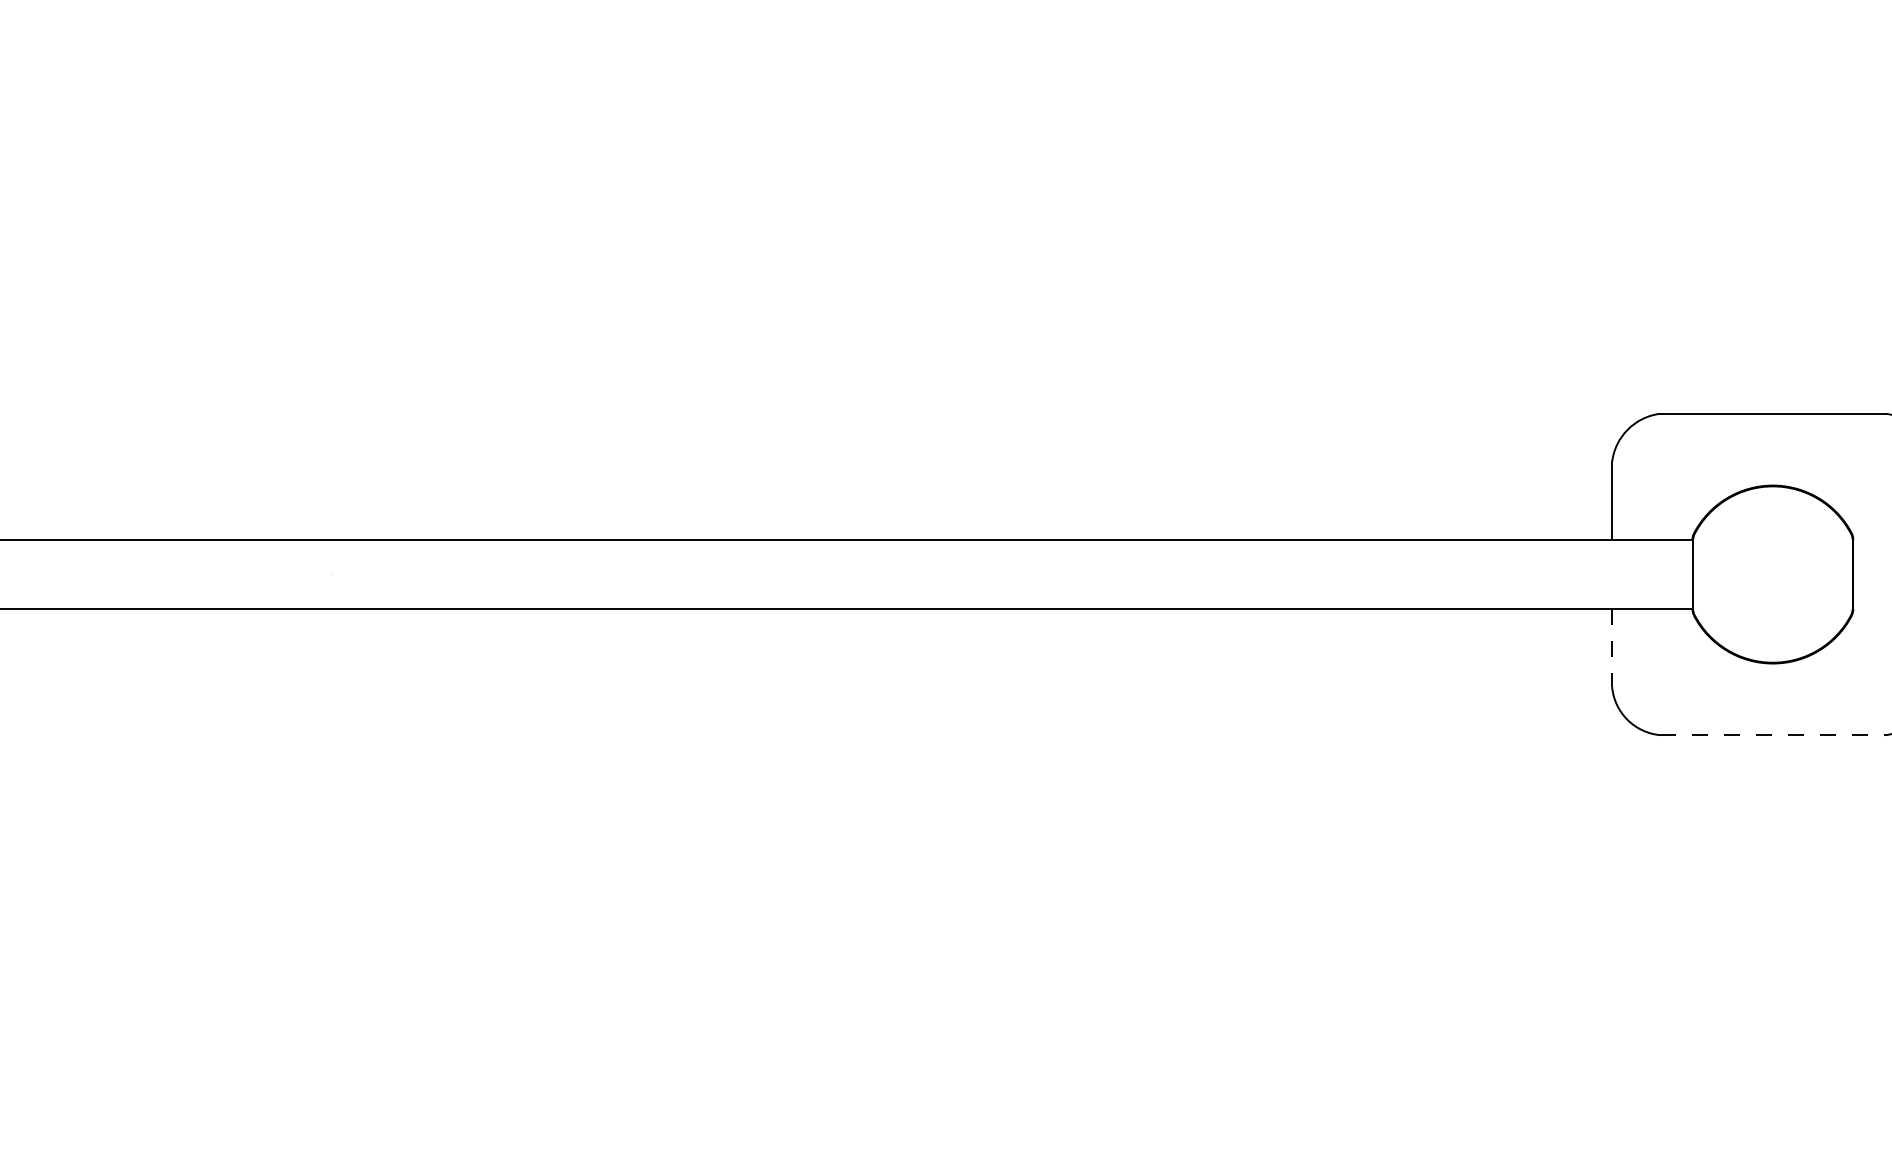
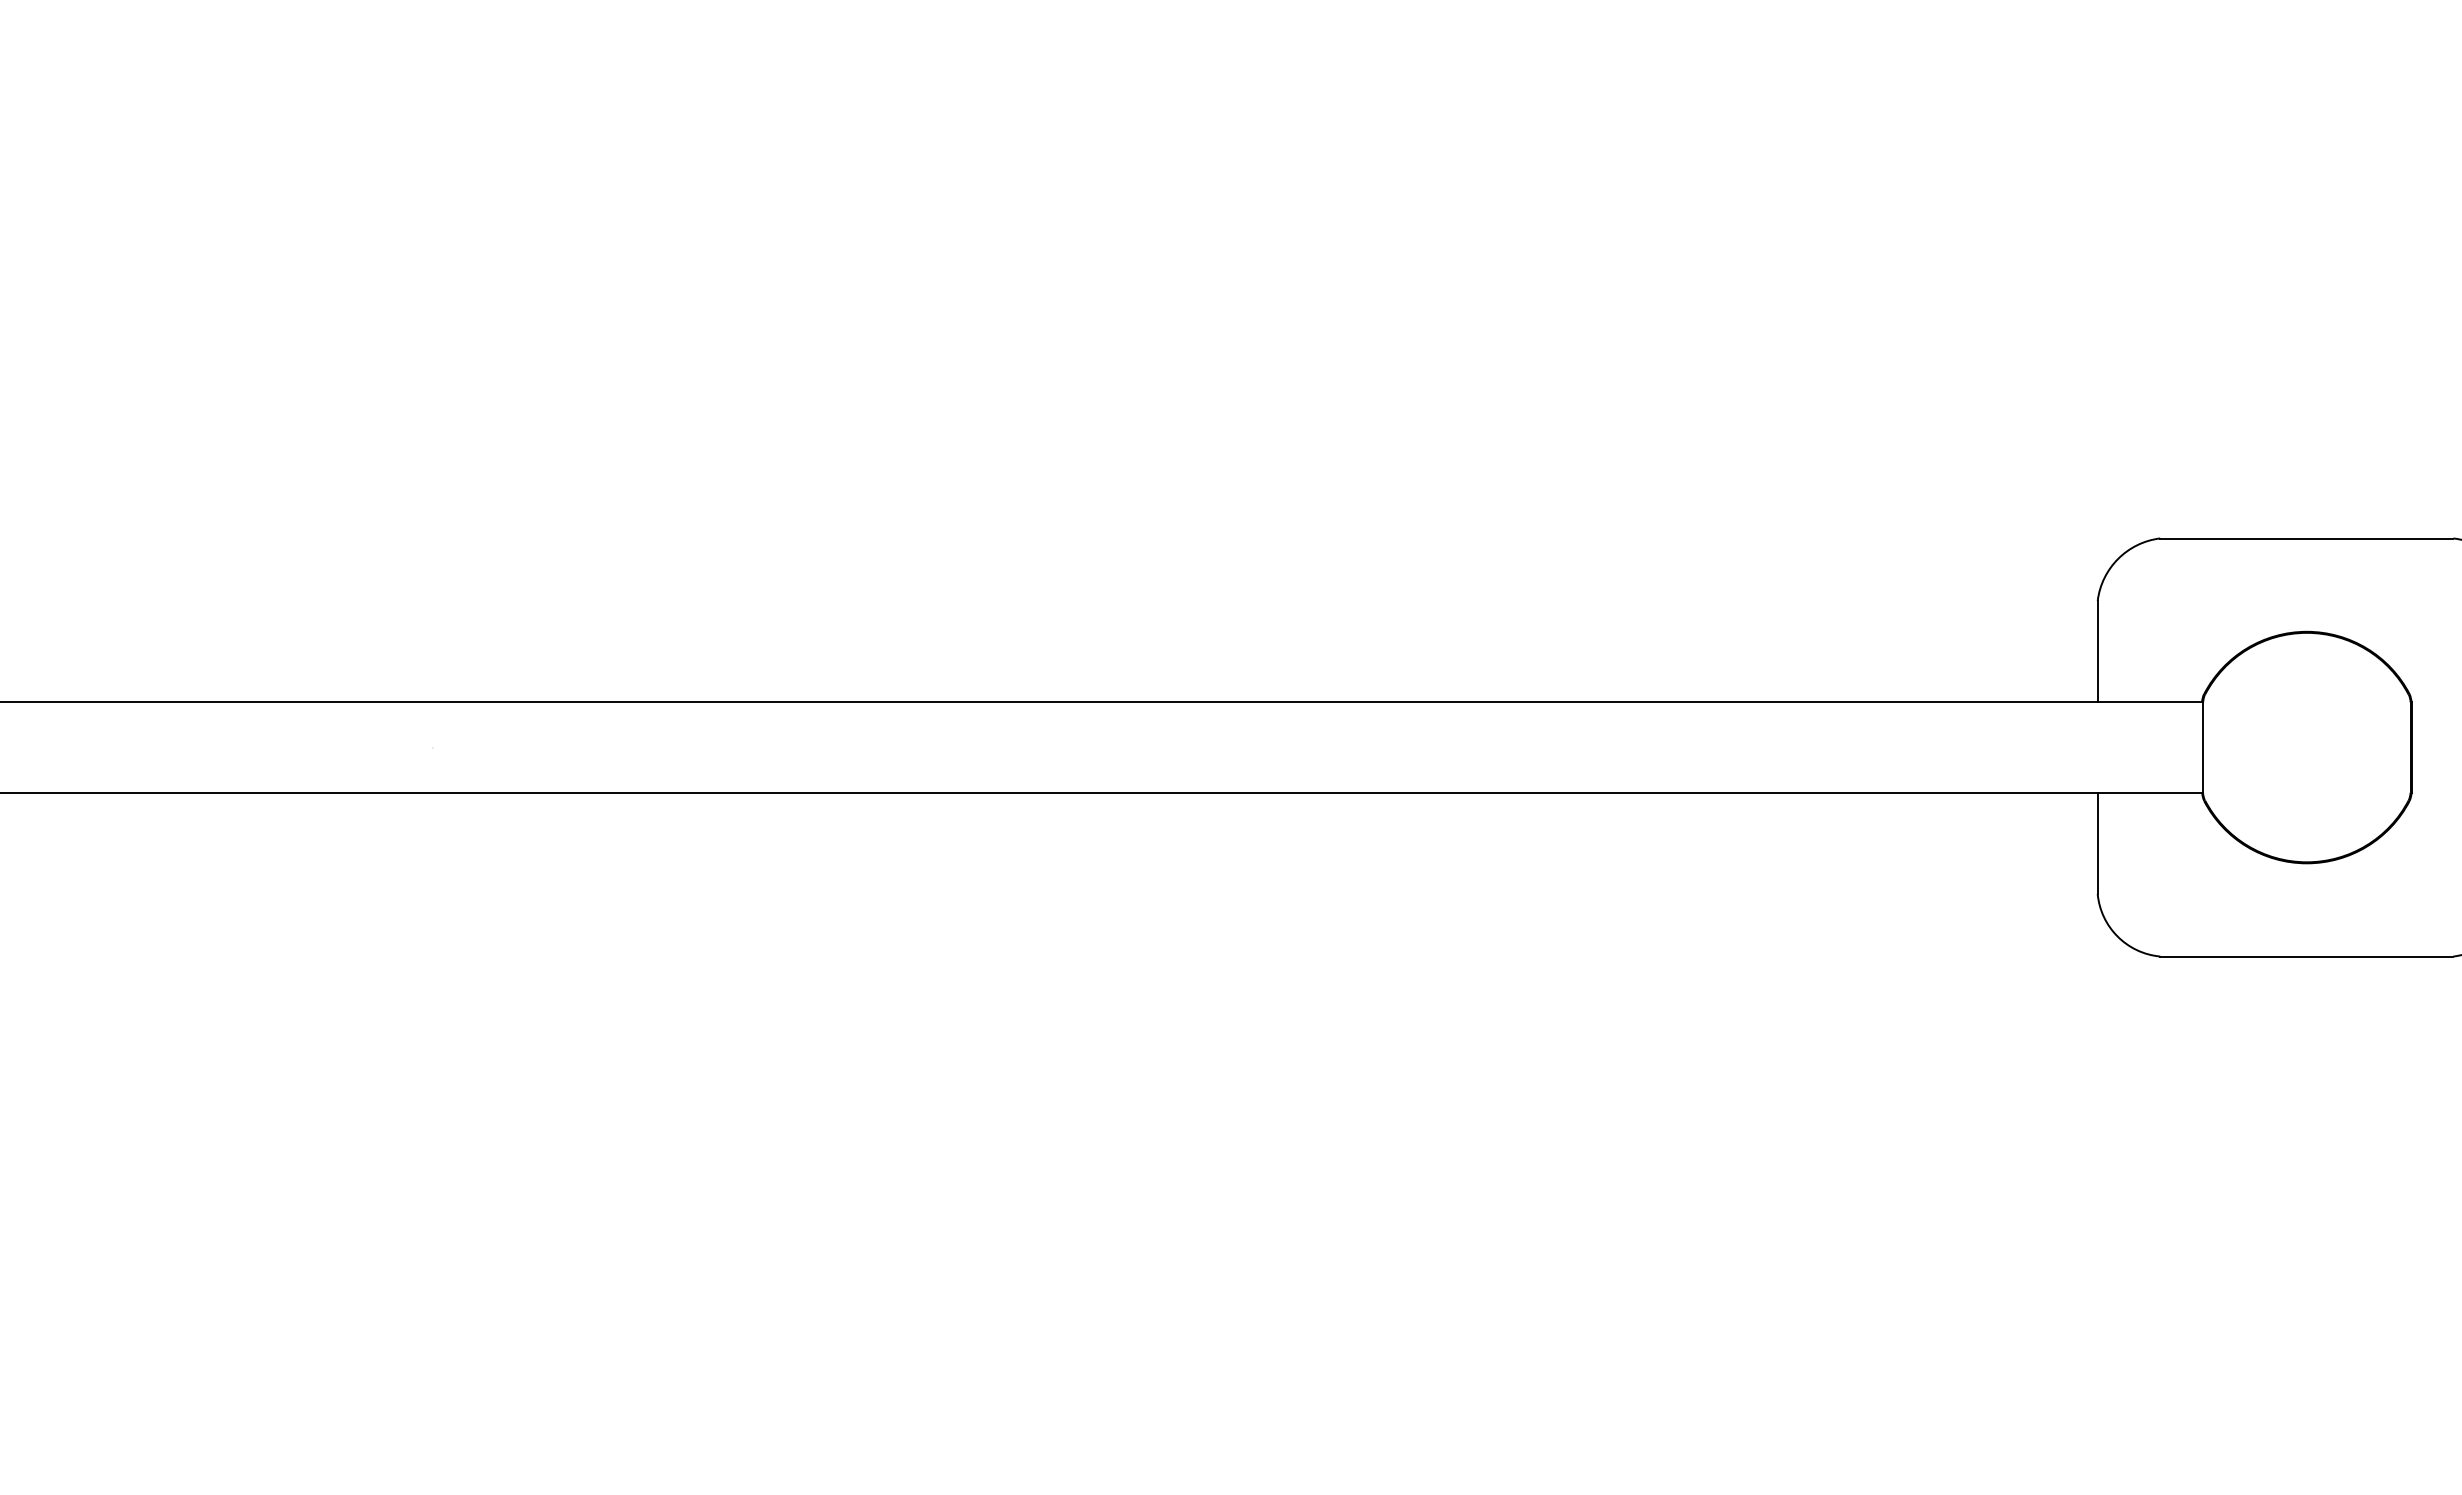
line: (1611, 648) -> (2097, 843), dashed -> solid
line: (1772, 735) -> (2306, 956), dashed -> solid

